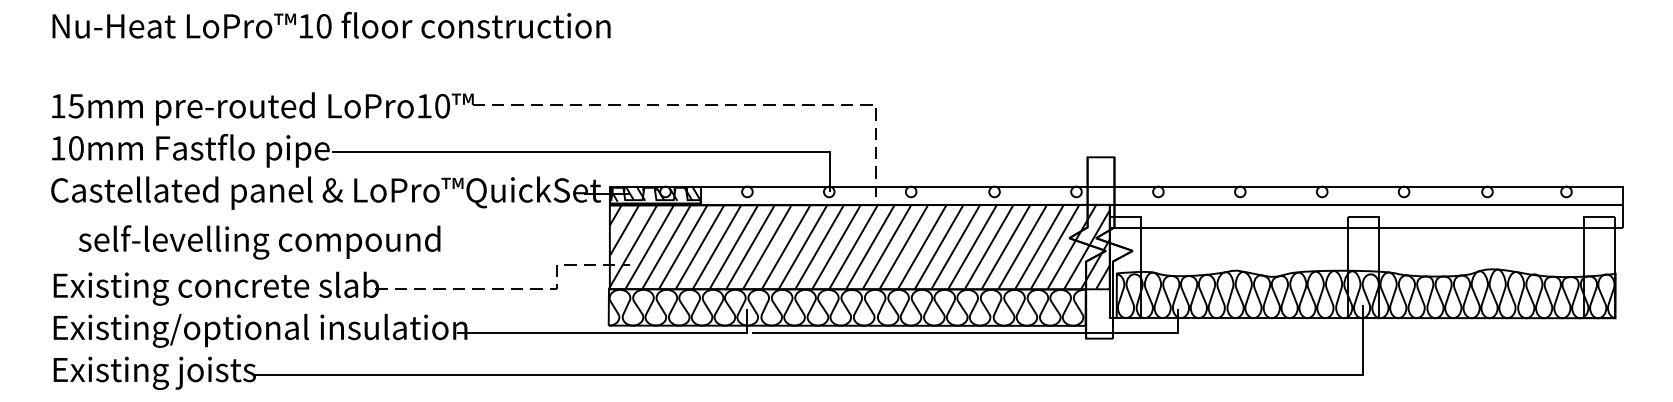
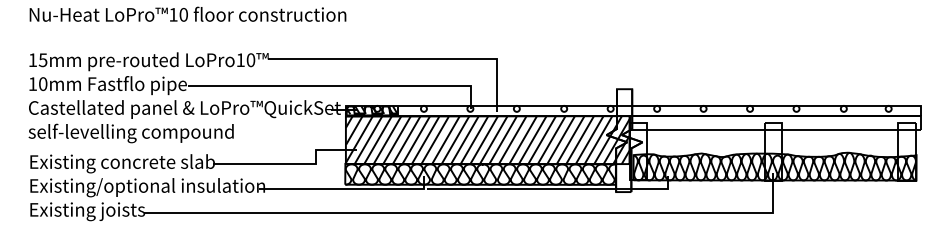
line: (723, 104) -> (410, 59), dashed -> solid
text: (258, 242) -> (130, 133), moved
line: (517, 288) -> (293, 163), dashed -> solid

